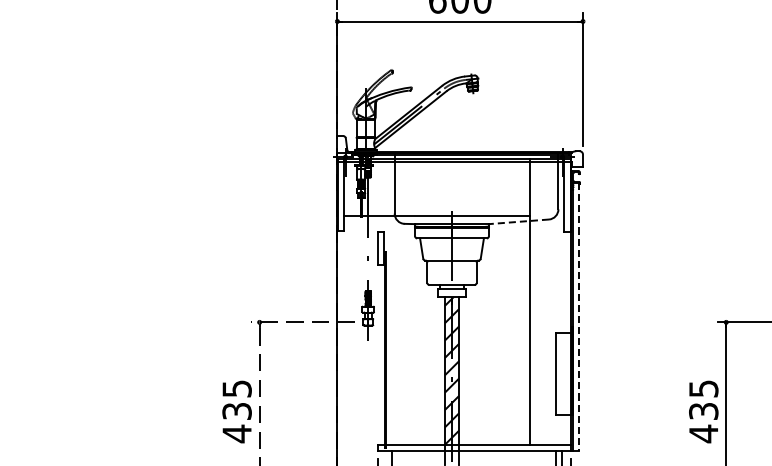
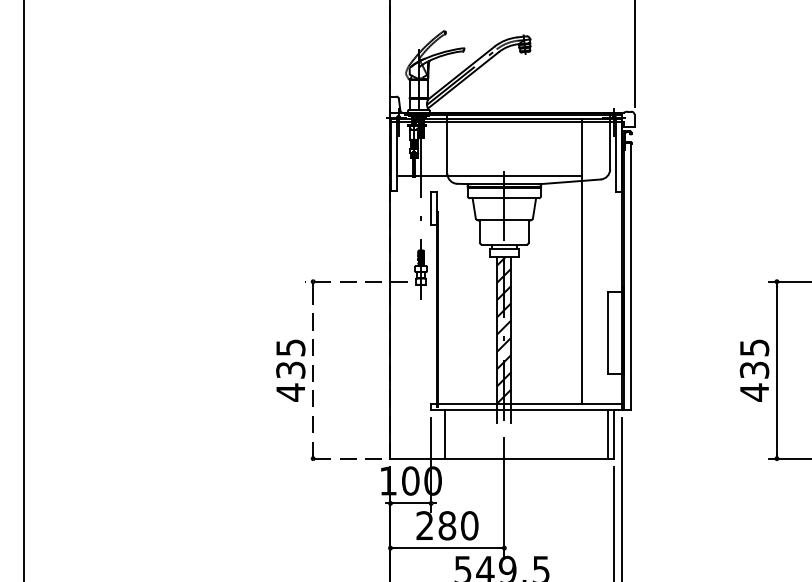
line: (518, 221) -> (570, 181), dashed -> solid
line: (578, 318) -> (630, 277), dashed -> solid

